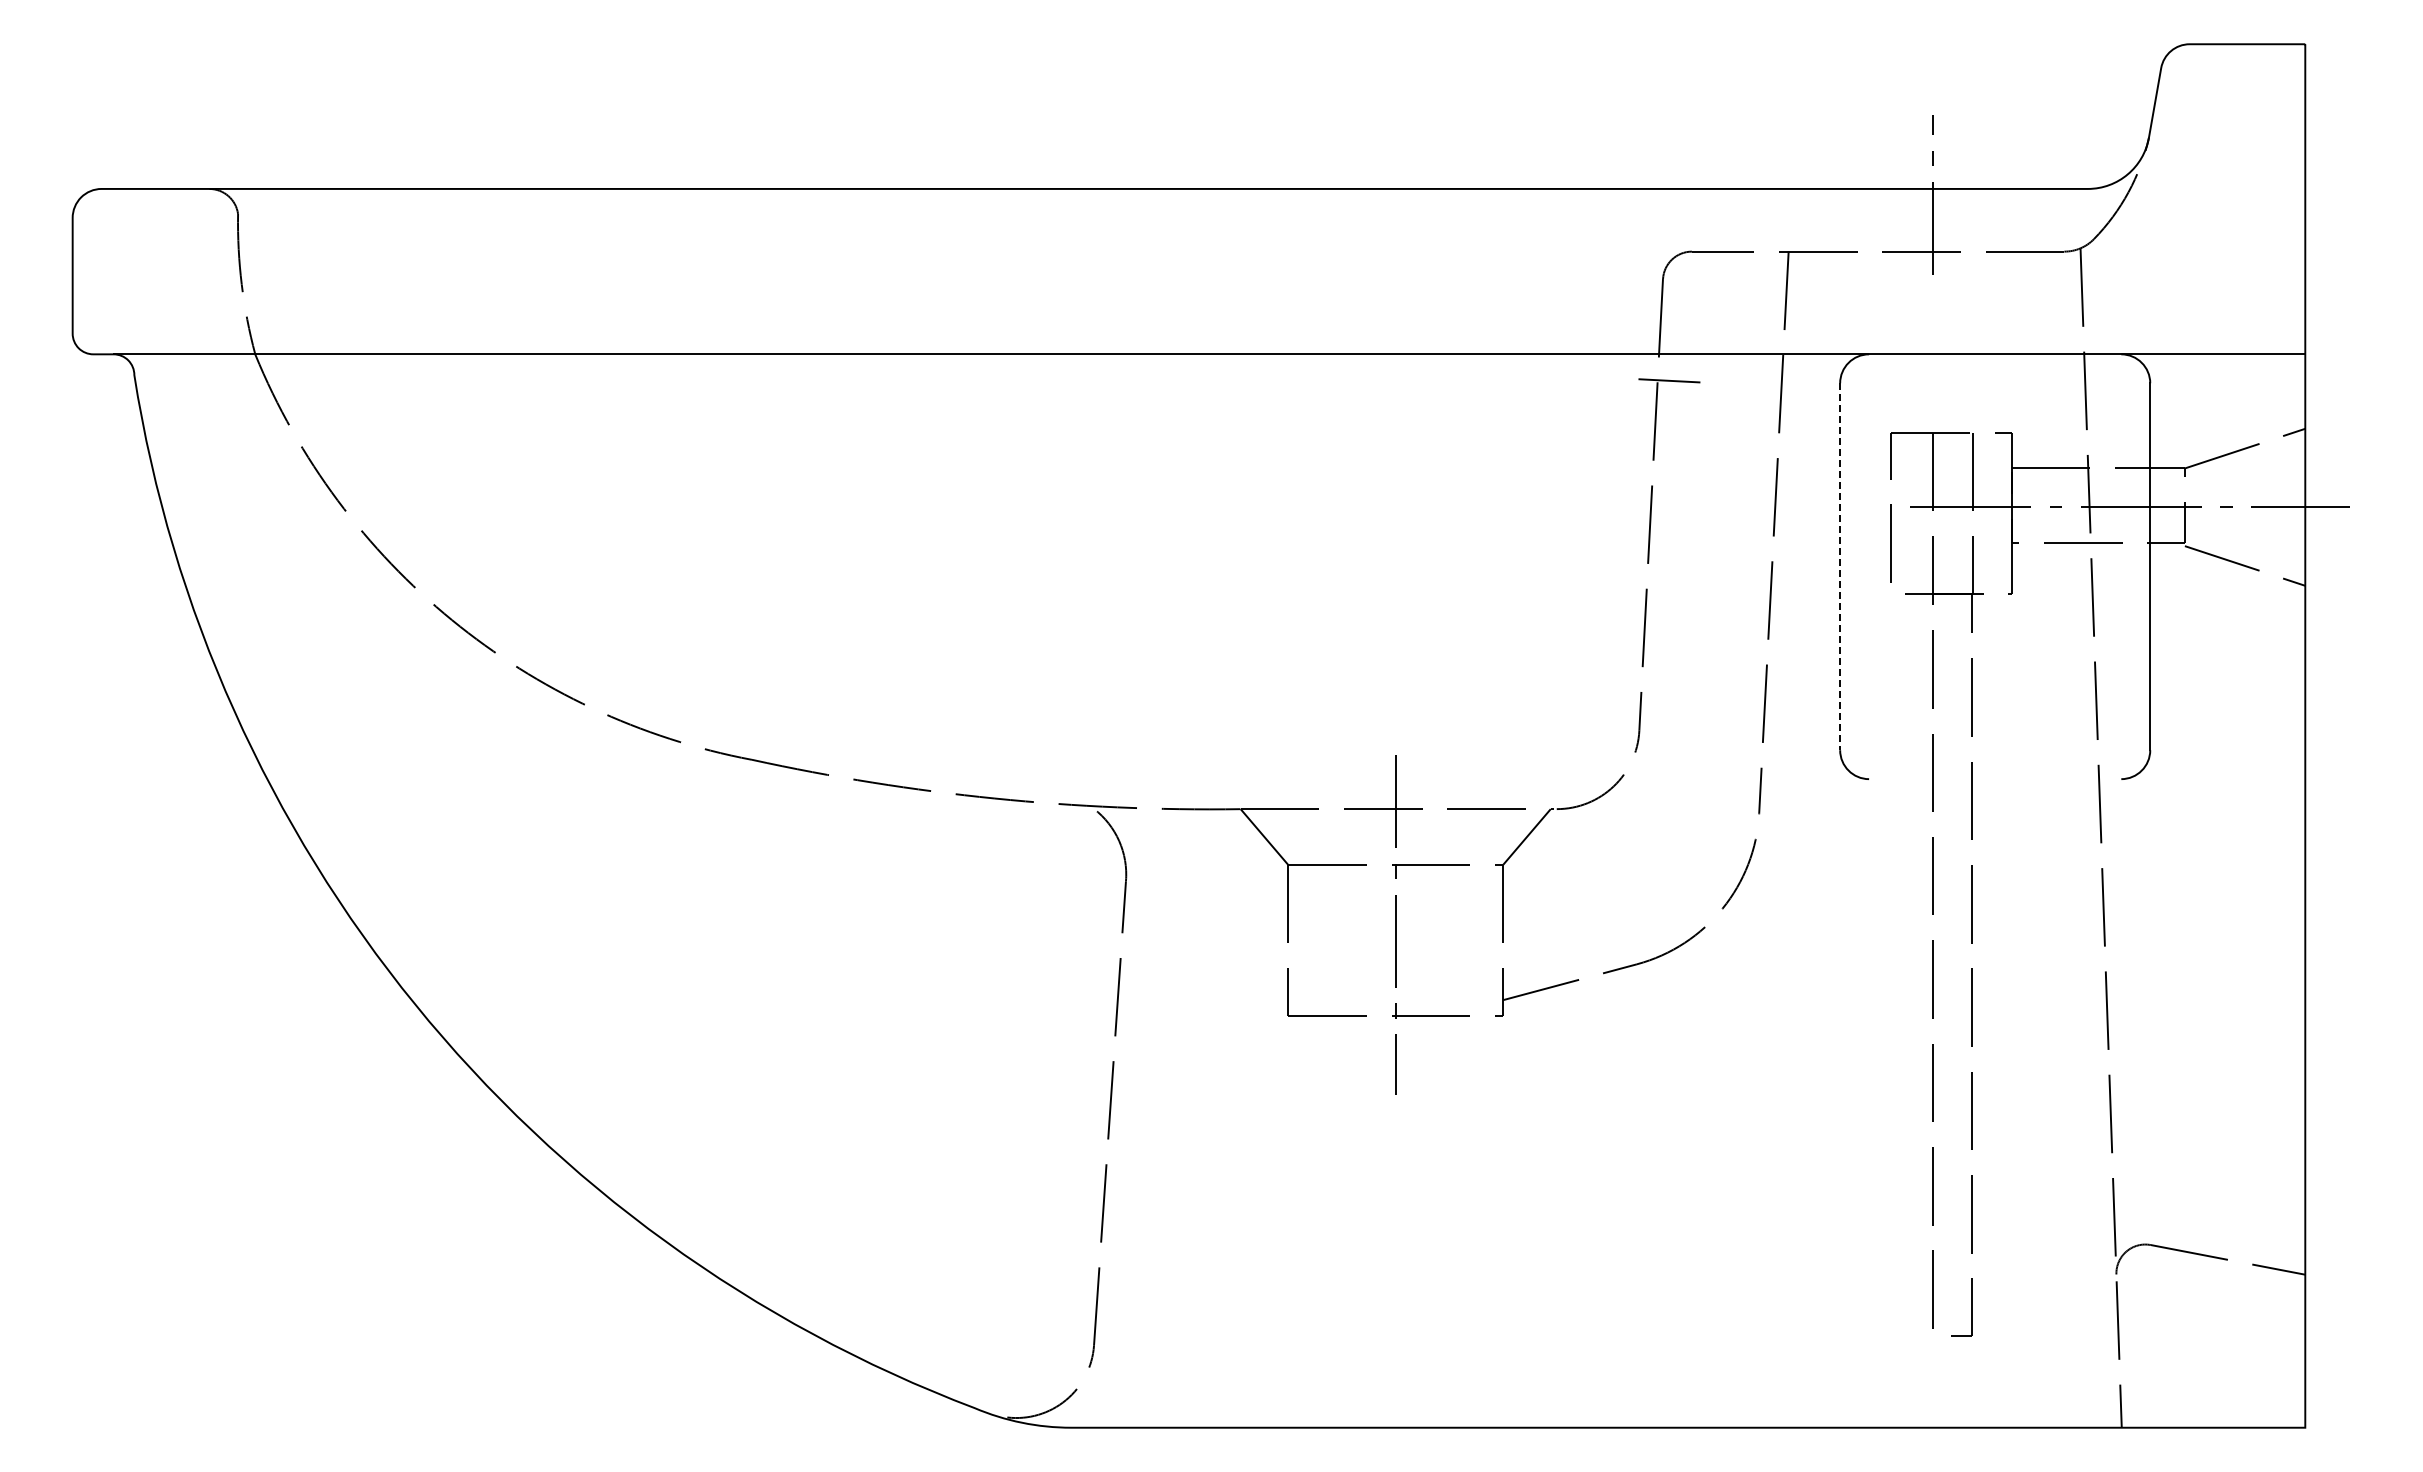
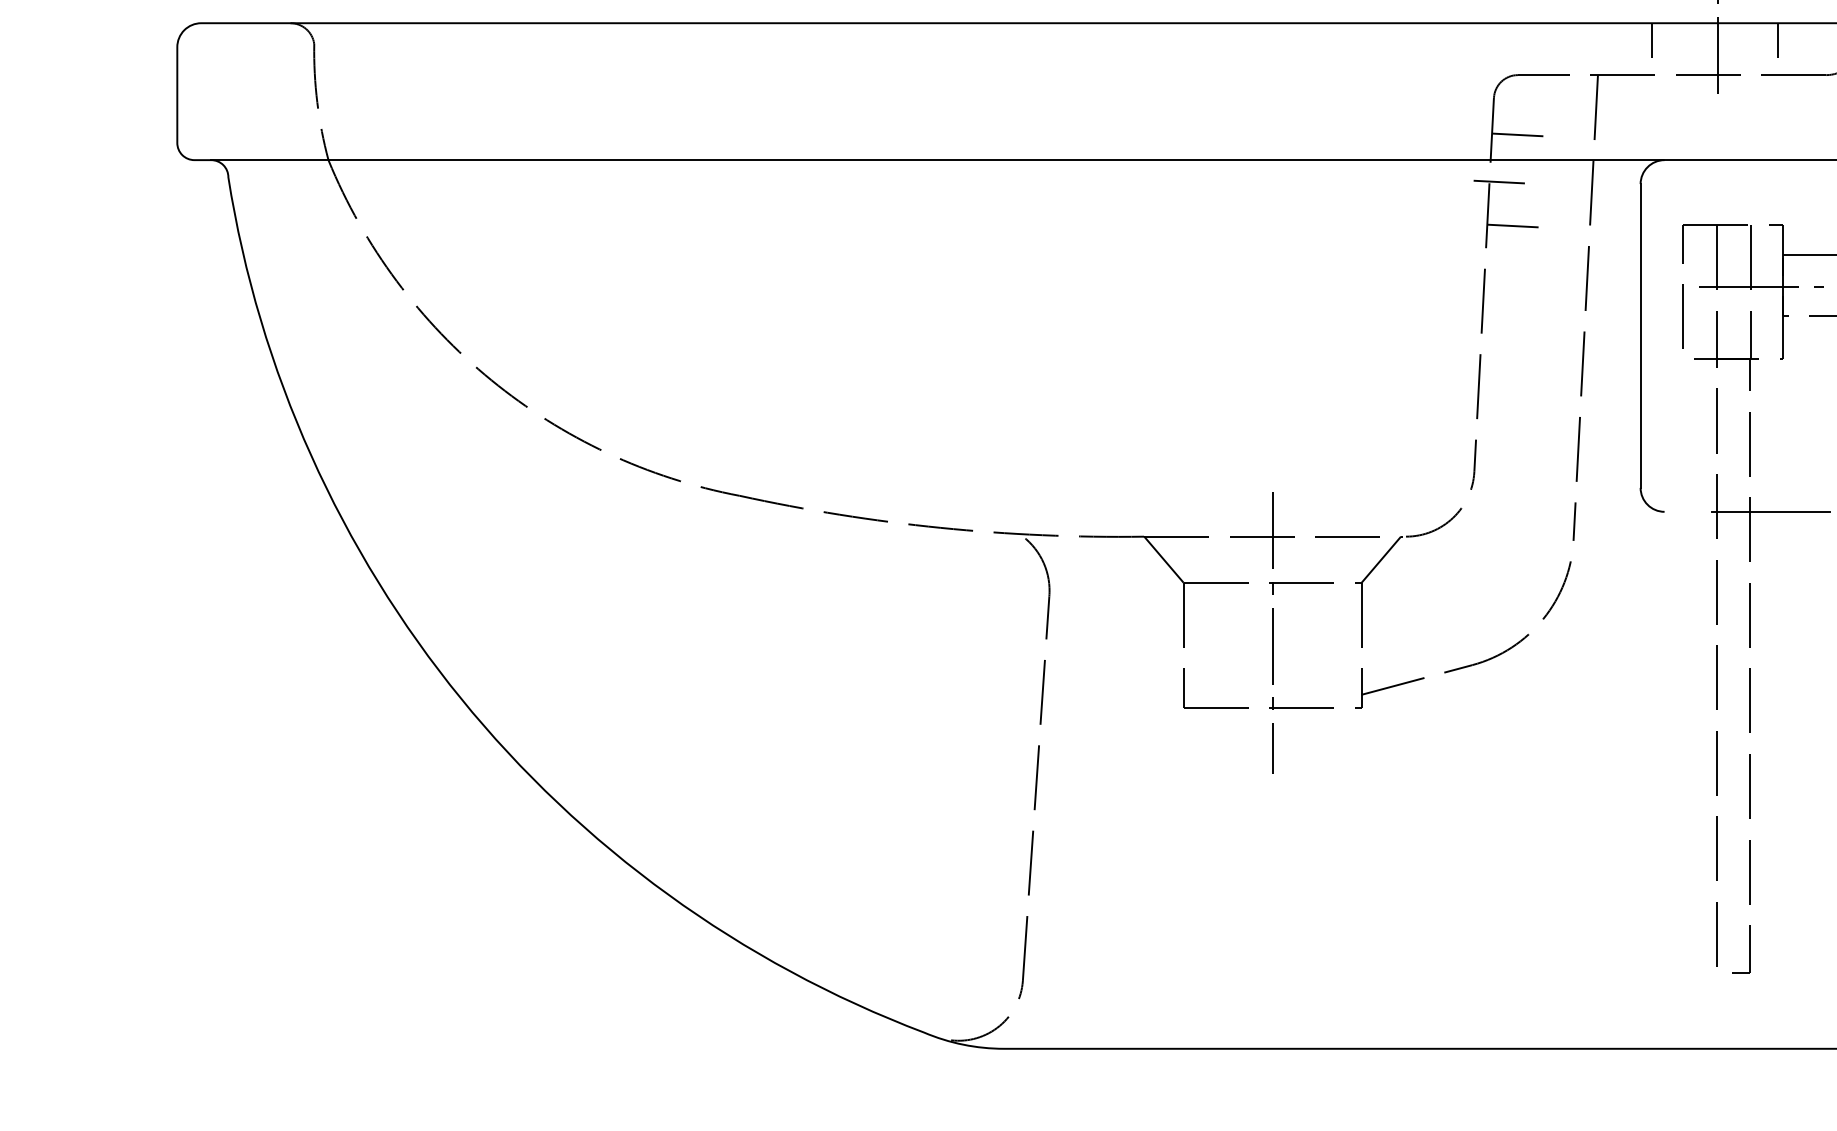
line: (1853, 209) -> (1651, 40), added
line: (2005, 209) -> (1777, 40), added
line: (1691, 323) -> (1517, 134), added
line: (1685, 433) -> (1512, 225), added
line: (1840, 567) -> (1640, 336), dashed -> solid
line: (1997, 779) -> (1770, 512), added

